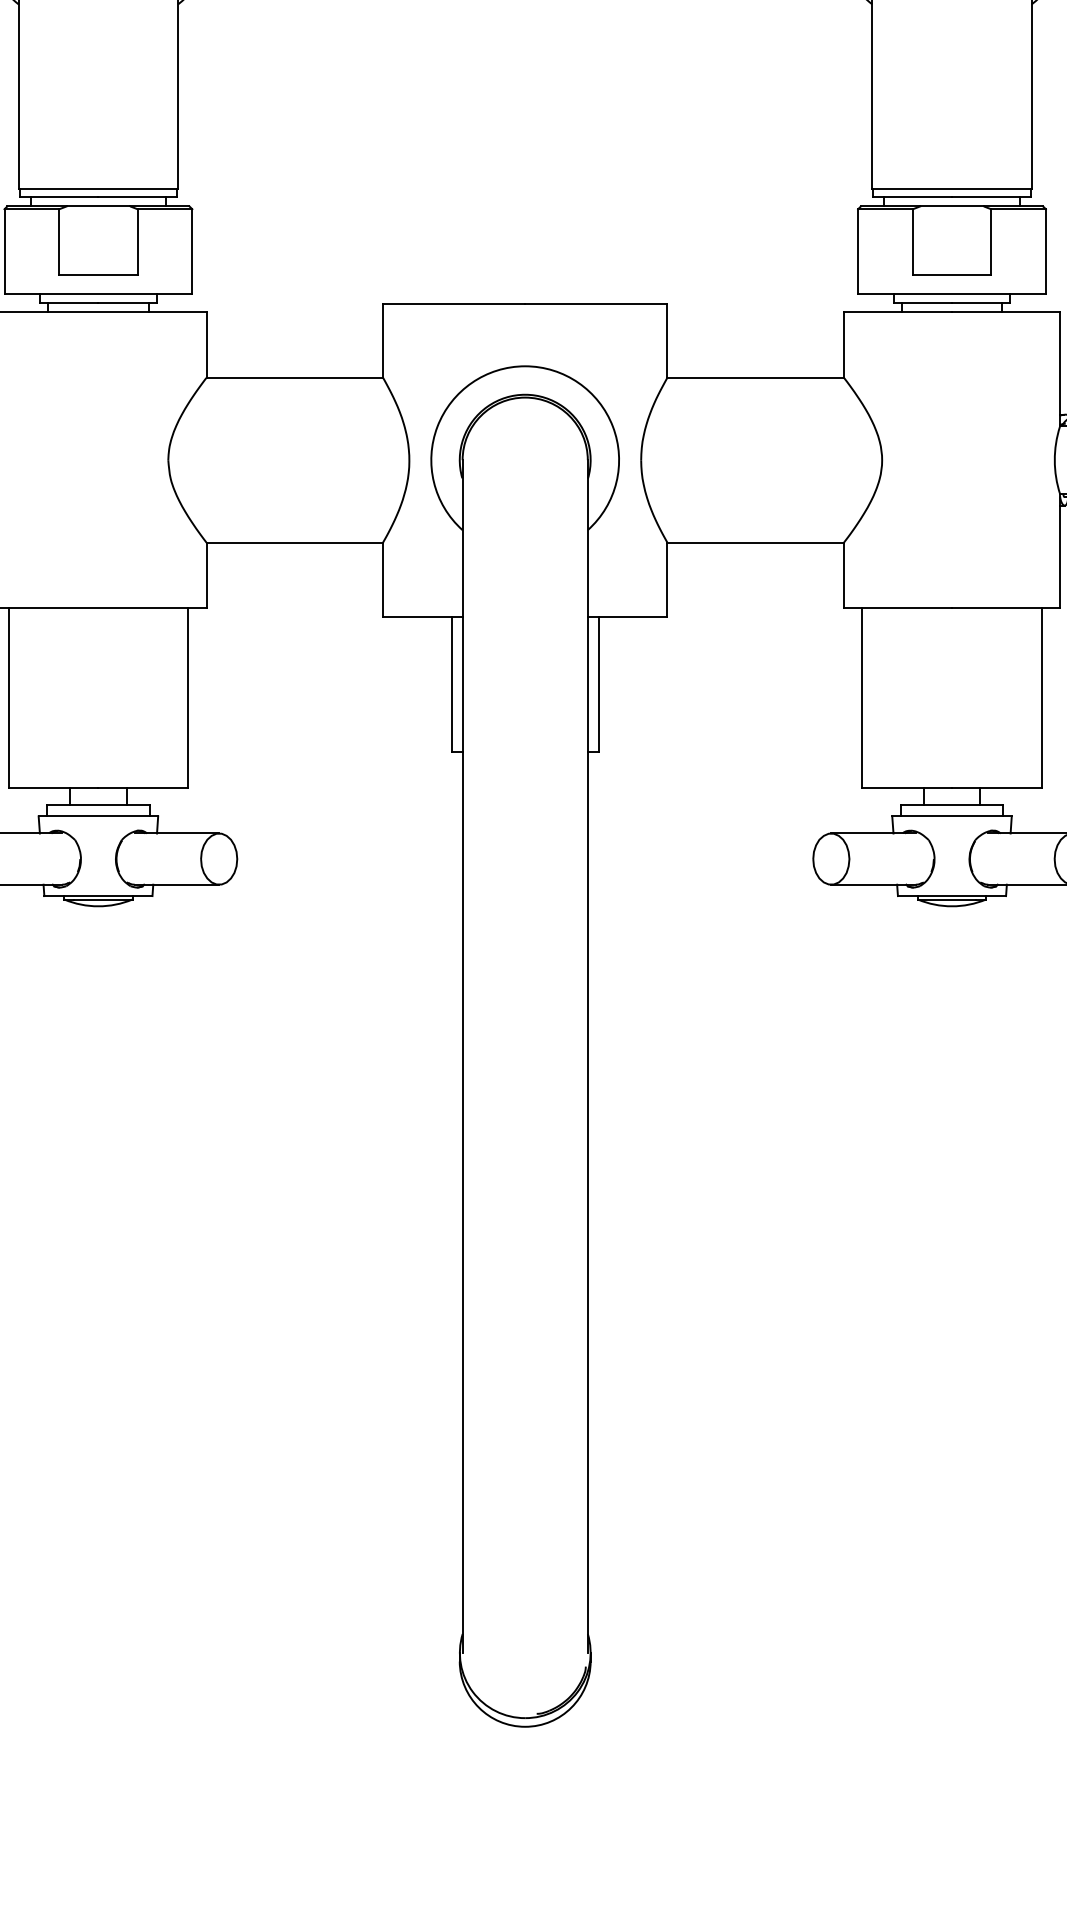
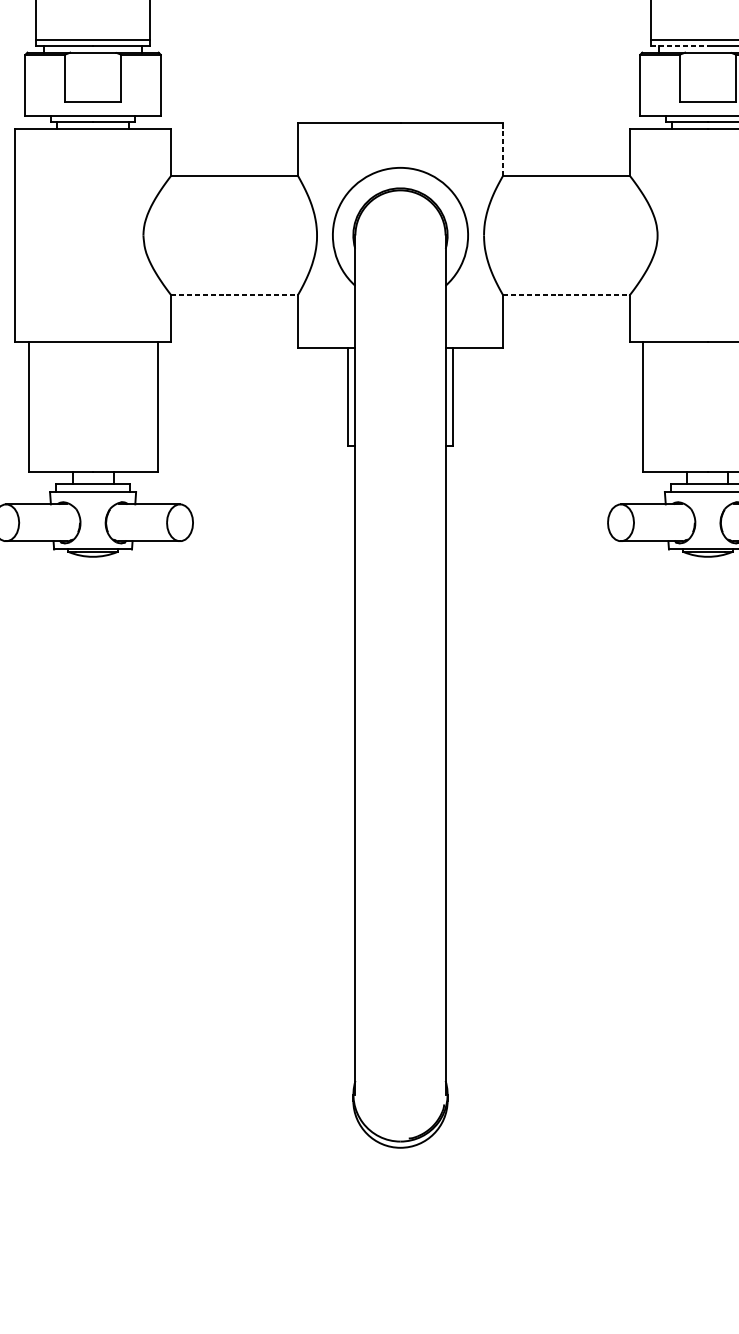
line: (913, 196) -> (680, 45), solid -> dashed
line: (667, 340) -> (502, 149), solid -> dashed
line: (295, 542) -> (235, 294), solid -> dashed
line: (756, 542) -> (567, 294), solid -> dashed

